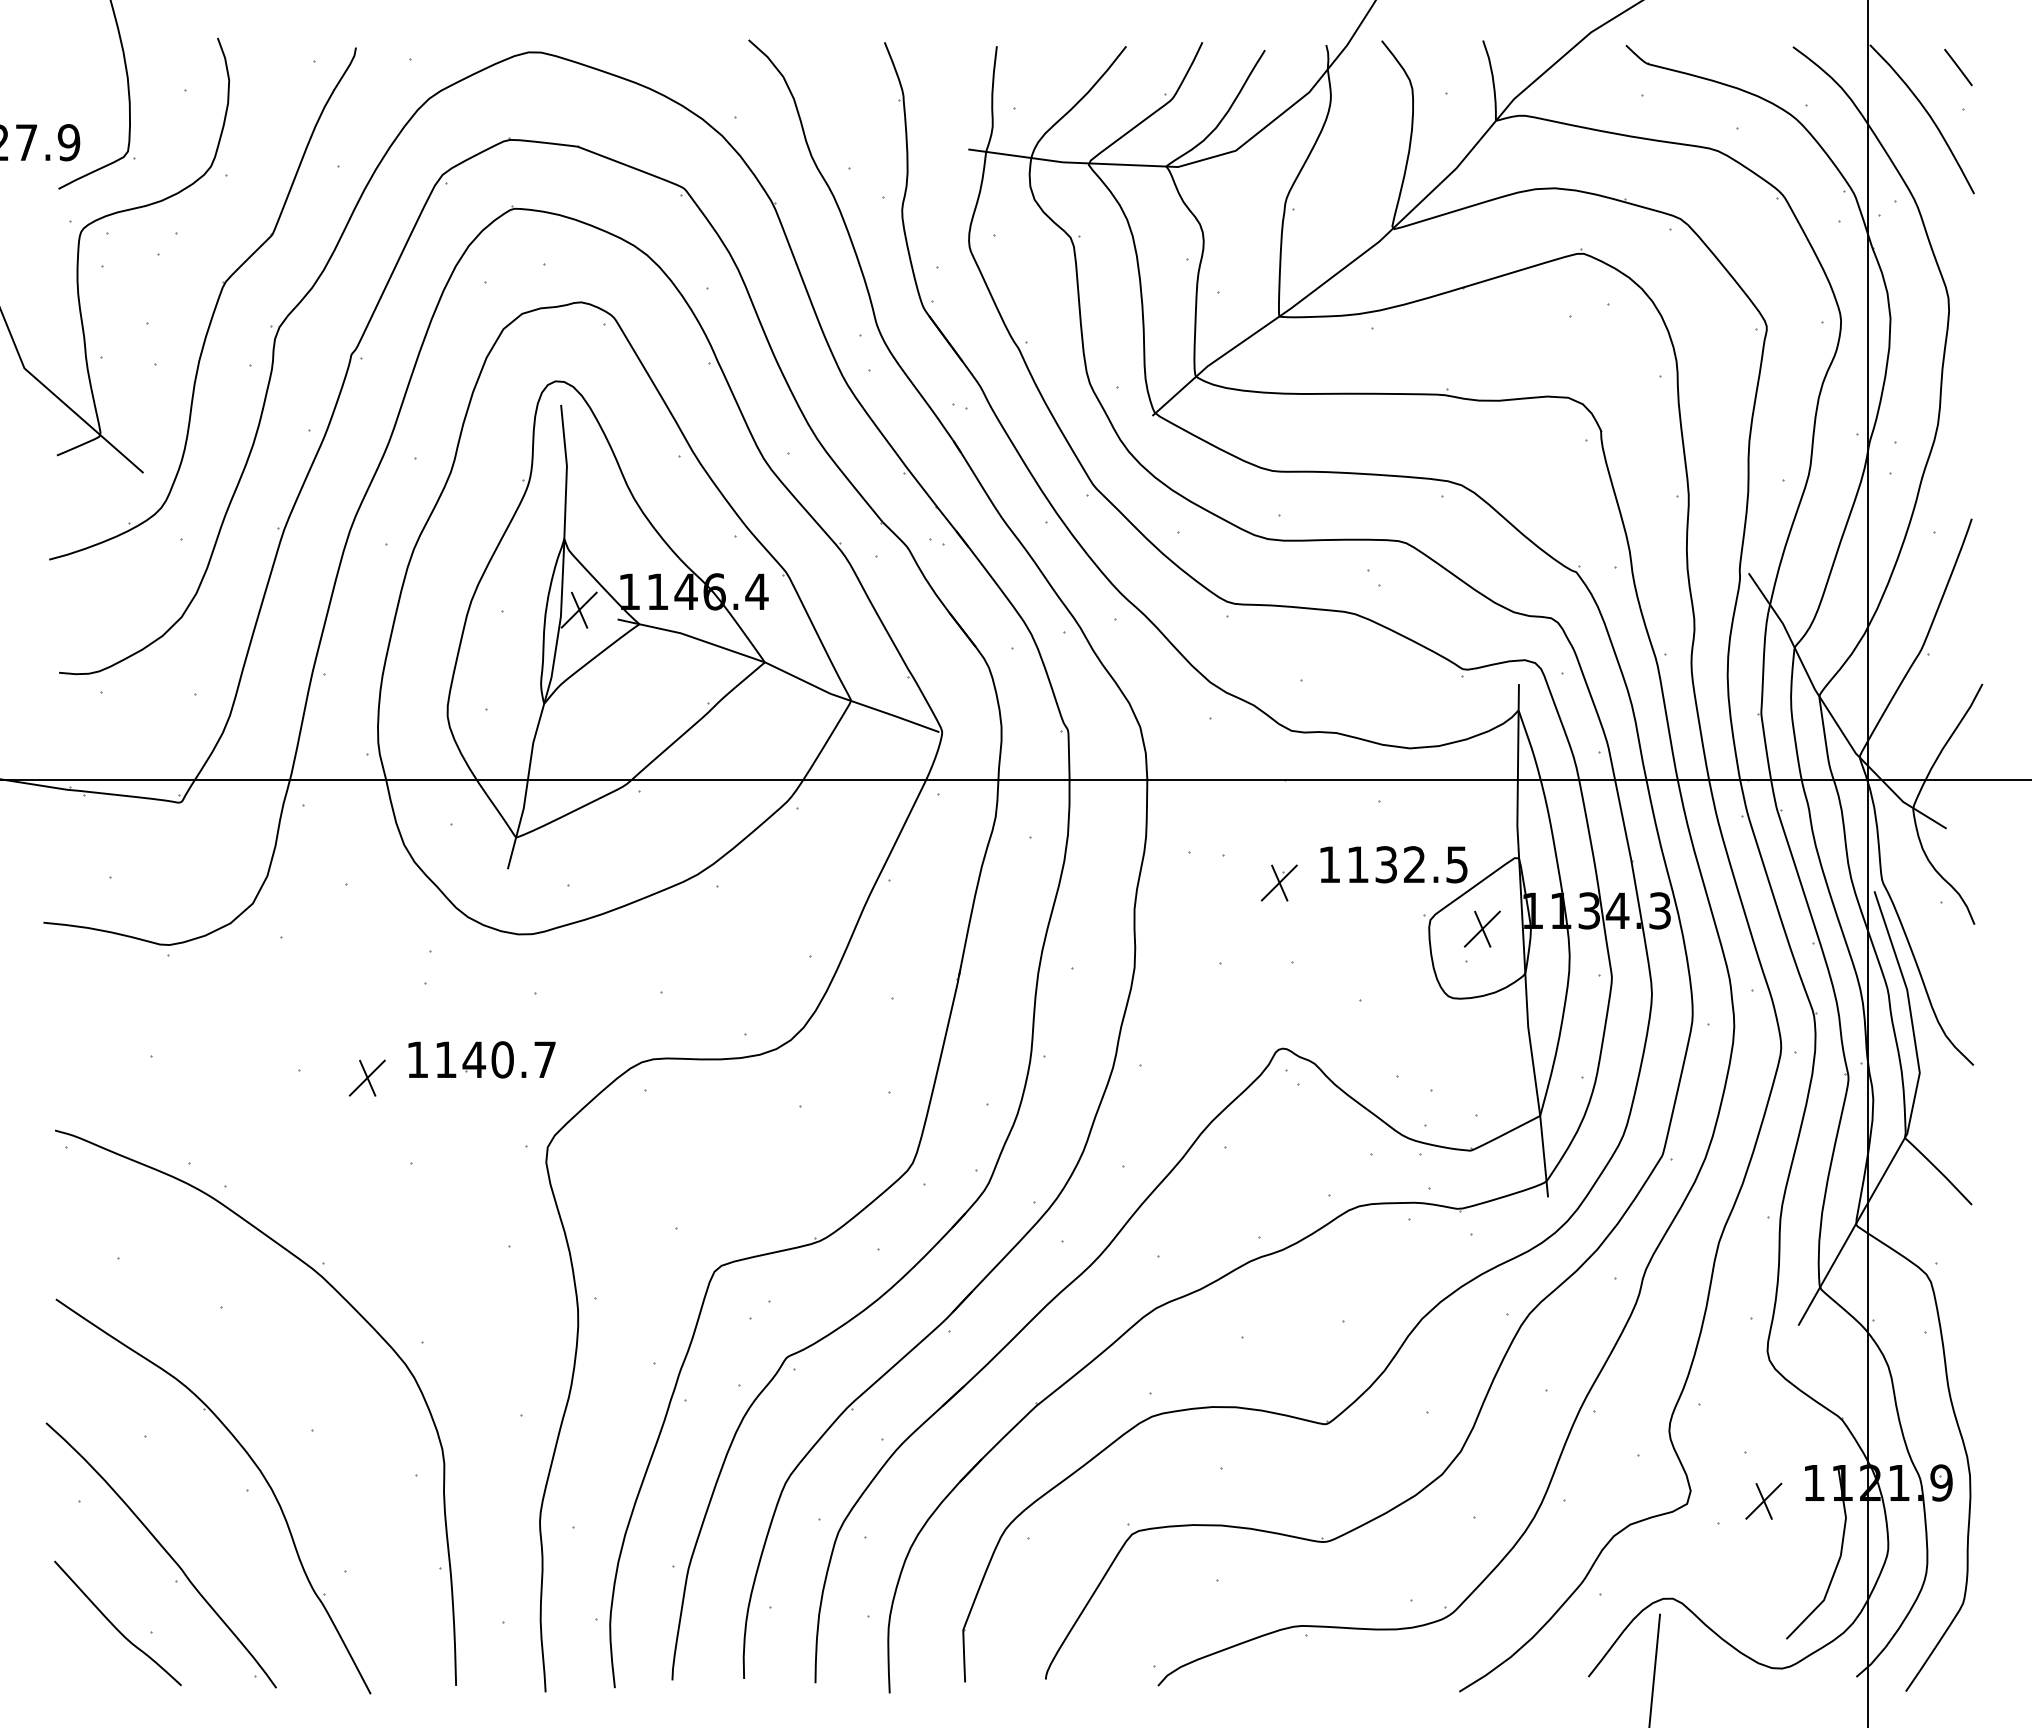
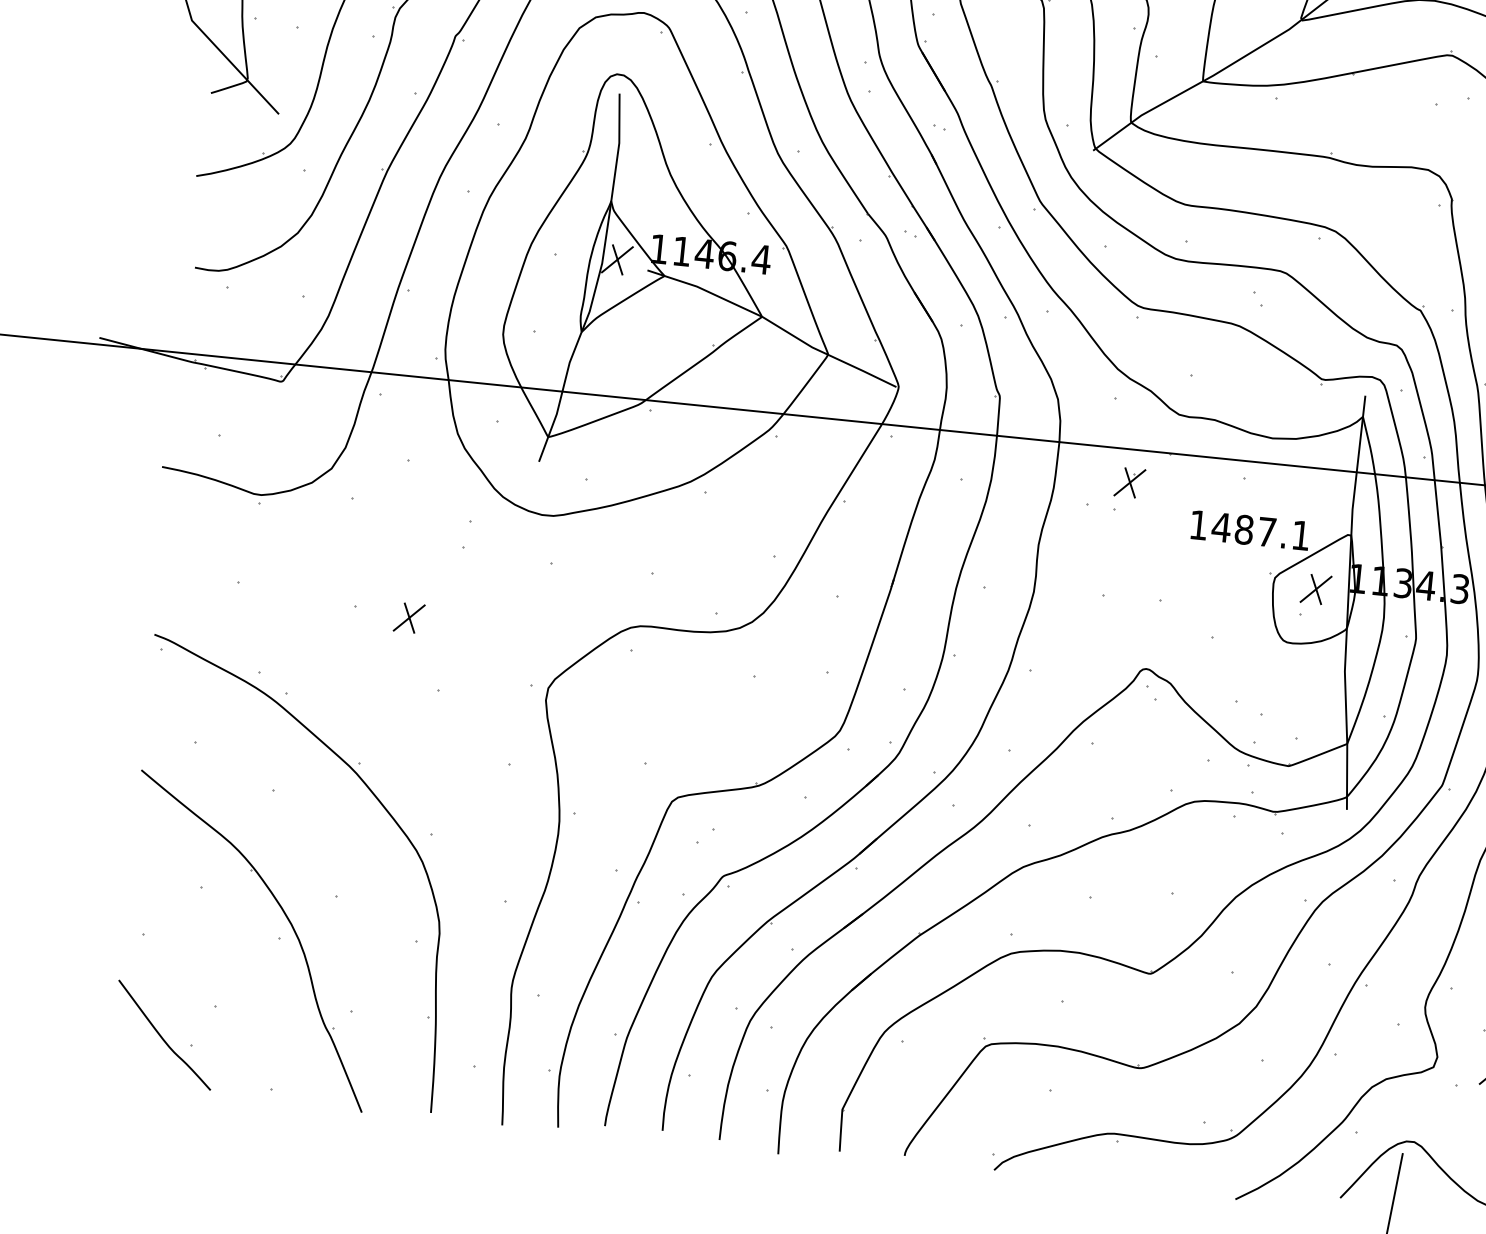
text: (1406, 864) -> (1260, 531), 1132.5 -> 1487.1
part: (1278, 882) -> (1129, 482), moved
part: (481, 1059) -> (502, 612), removed
curve: (166, 1553) -> (209, 983), removed

